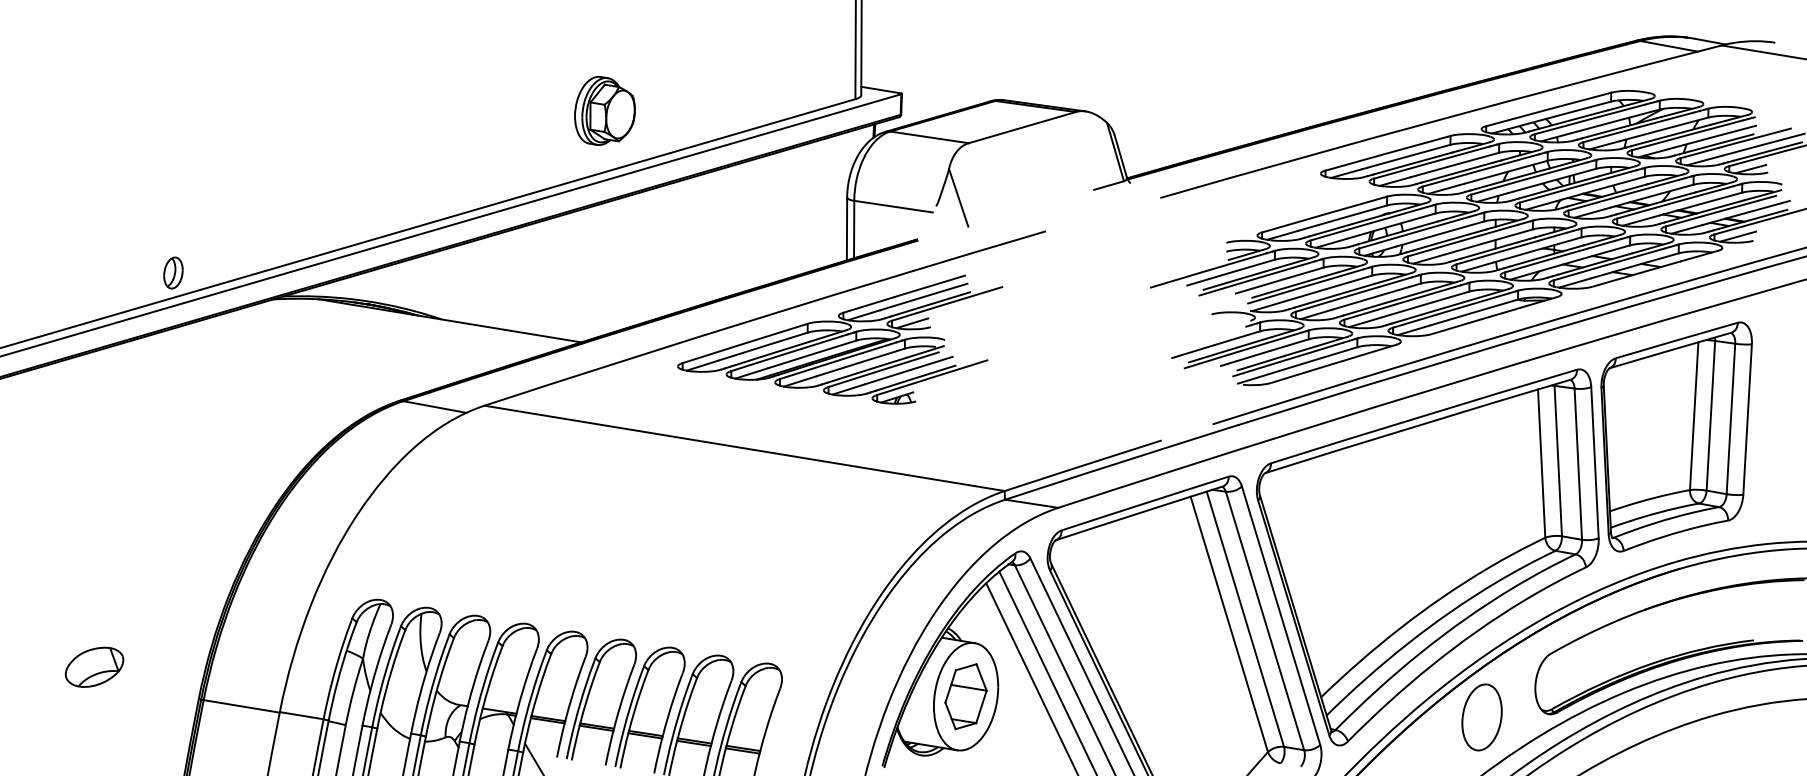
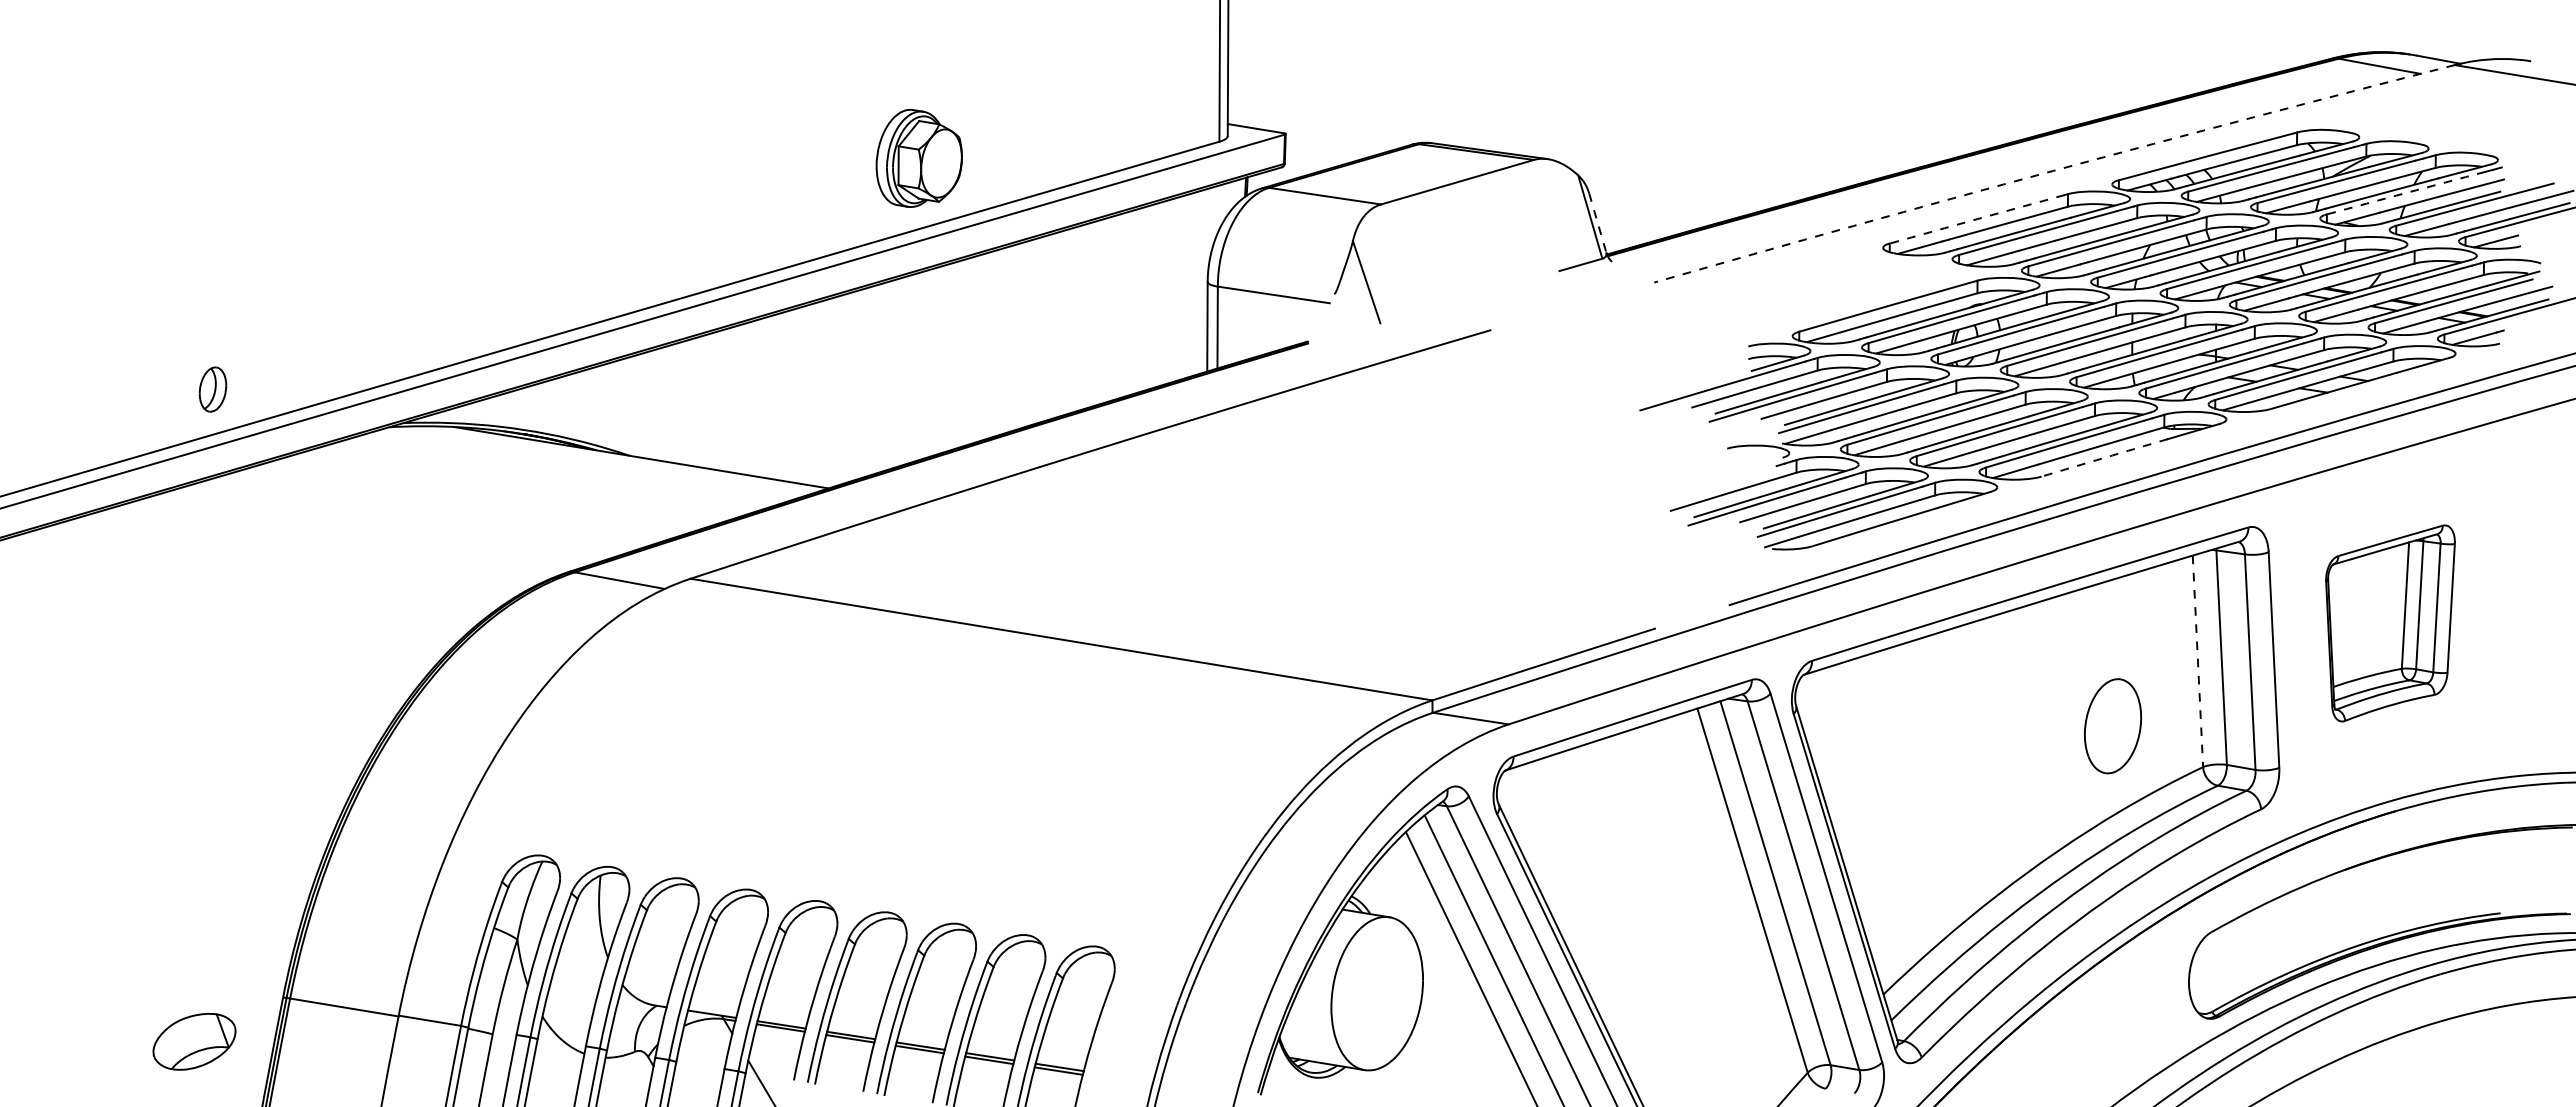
part: (604, 110) -> (918, 157), moved
arc: (1440, 119) -> (2053, 170), solid -> dashed
arc: (1687, 135) -> (2406, 193), solid -> dashed
arc: (1387, 153) -> (1977, 219), solid -> dashed
line: (1120, 156) -> (1597, 223), solid -> dashed
part: (173, 272) -> (212, 389), moved
arc: (1476, 320) -> (2104, 457), solid -> dashed
part: (840, 339) -> (1197, 484), removed
part: (1676, 437) -> (2390, 623), size x0.6
line: (1541, 463) -> (2197, 661), solid -> dashed
part: (94, 667) -> (194, 1041), moved
part: (965, 696) -> (1376, 993), removed
part: (1482, 717) -> (2113, 726), moved

